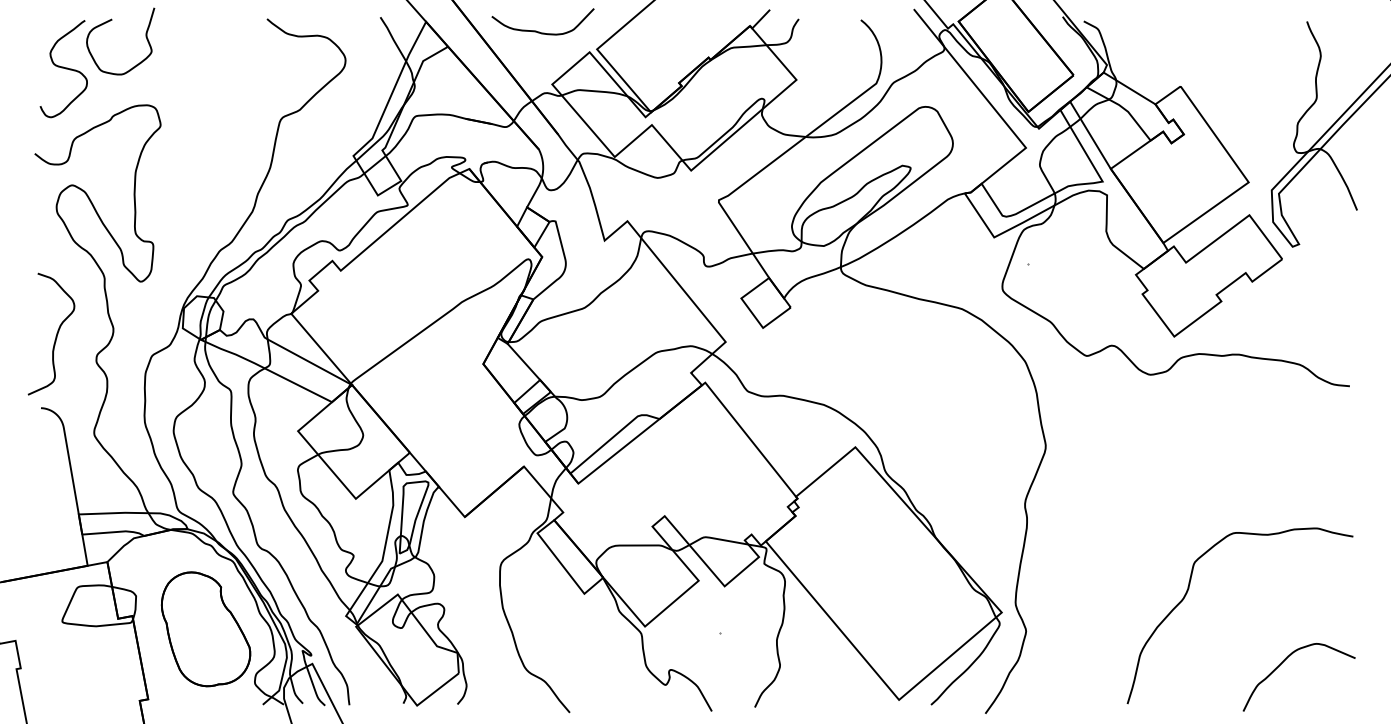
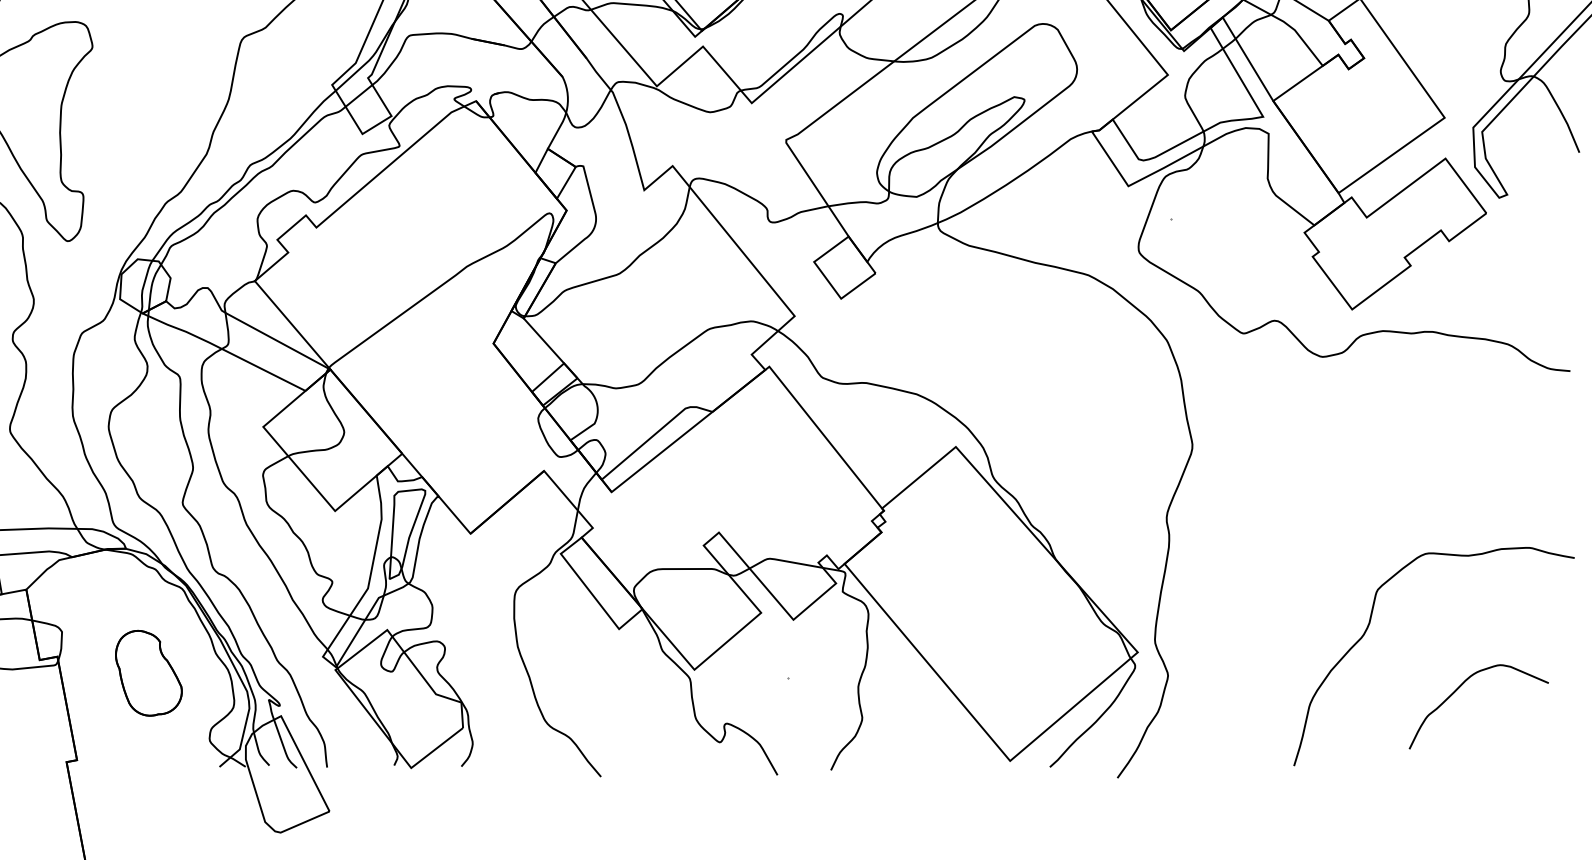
part: (205, 629) -> (148, 673), size x0.6
curve: (1283, 662) -> (1459, 688), moved

